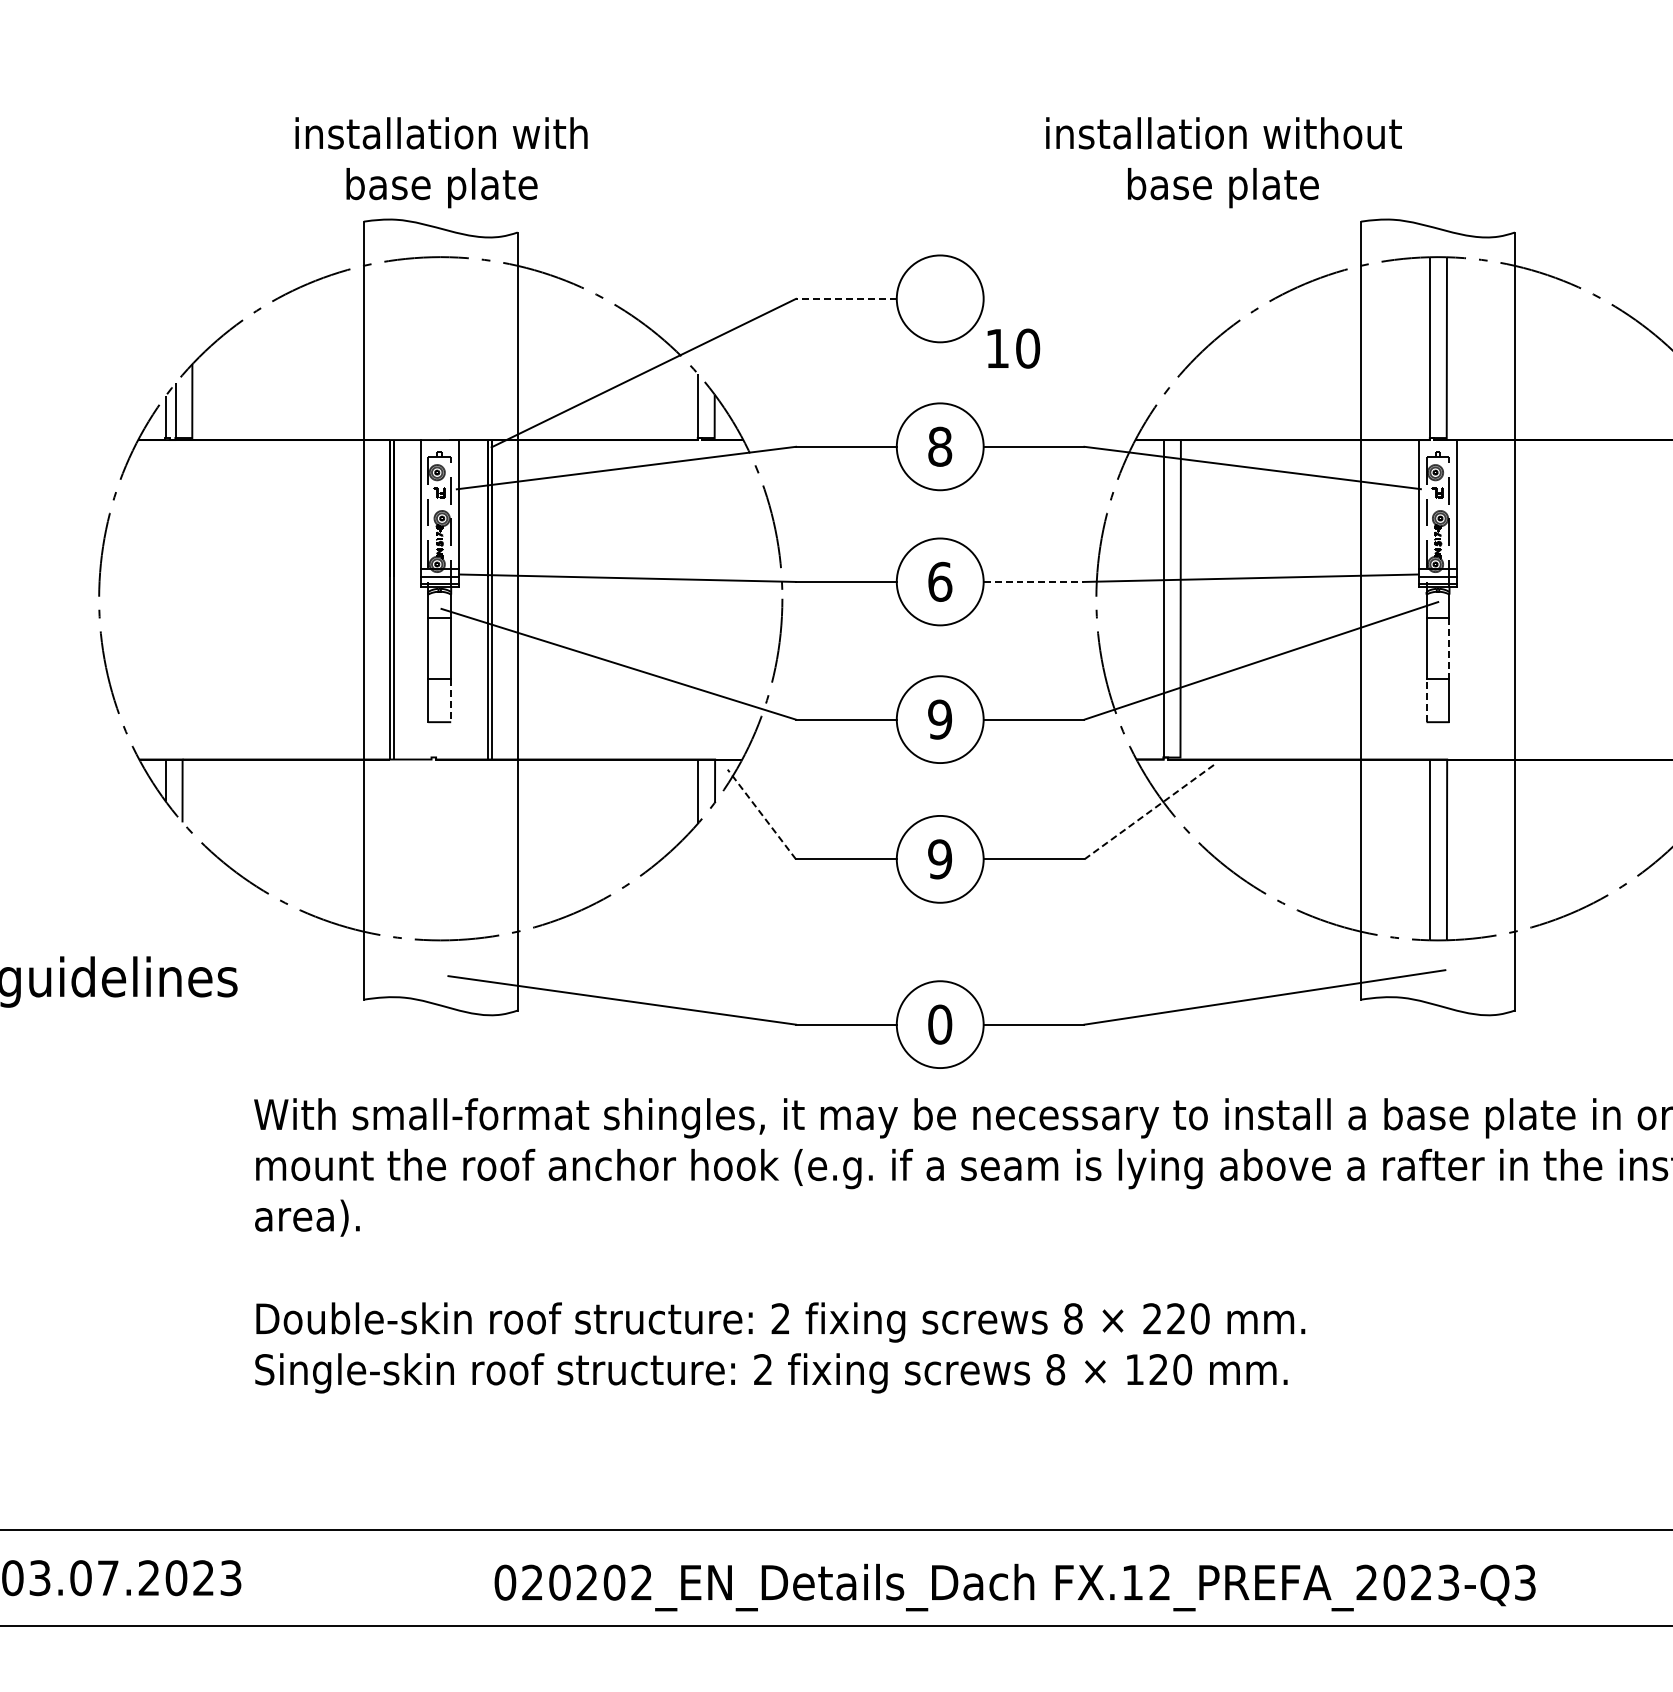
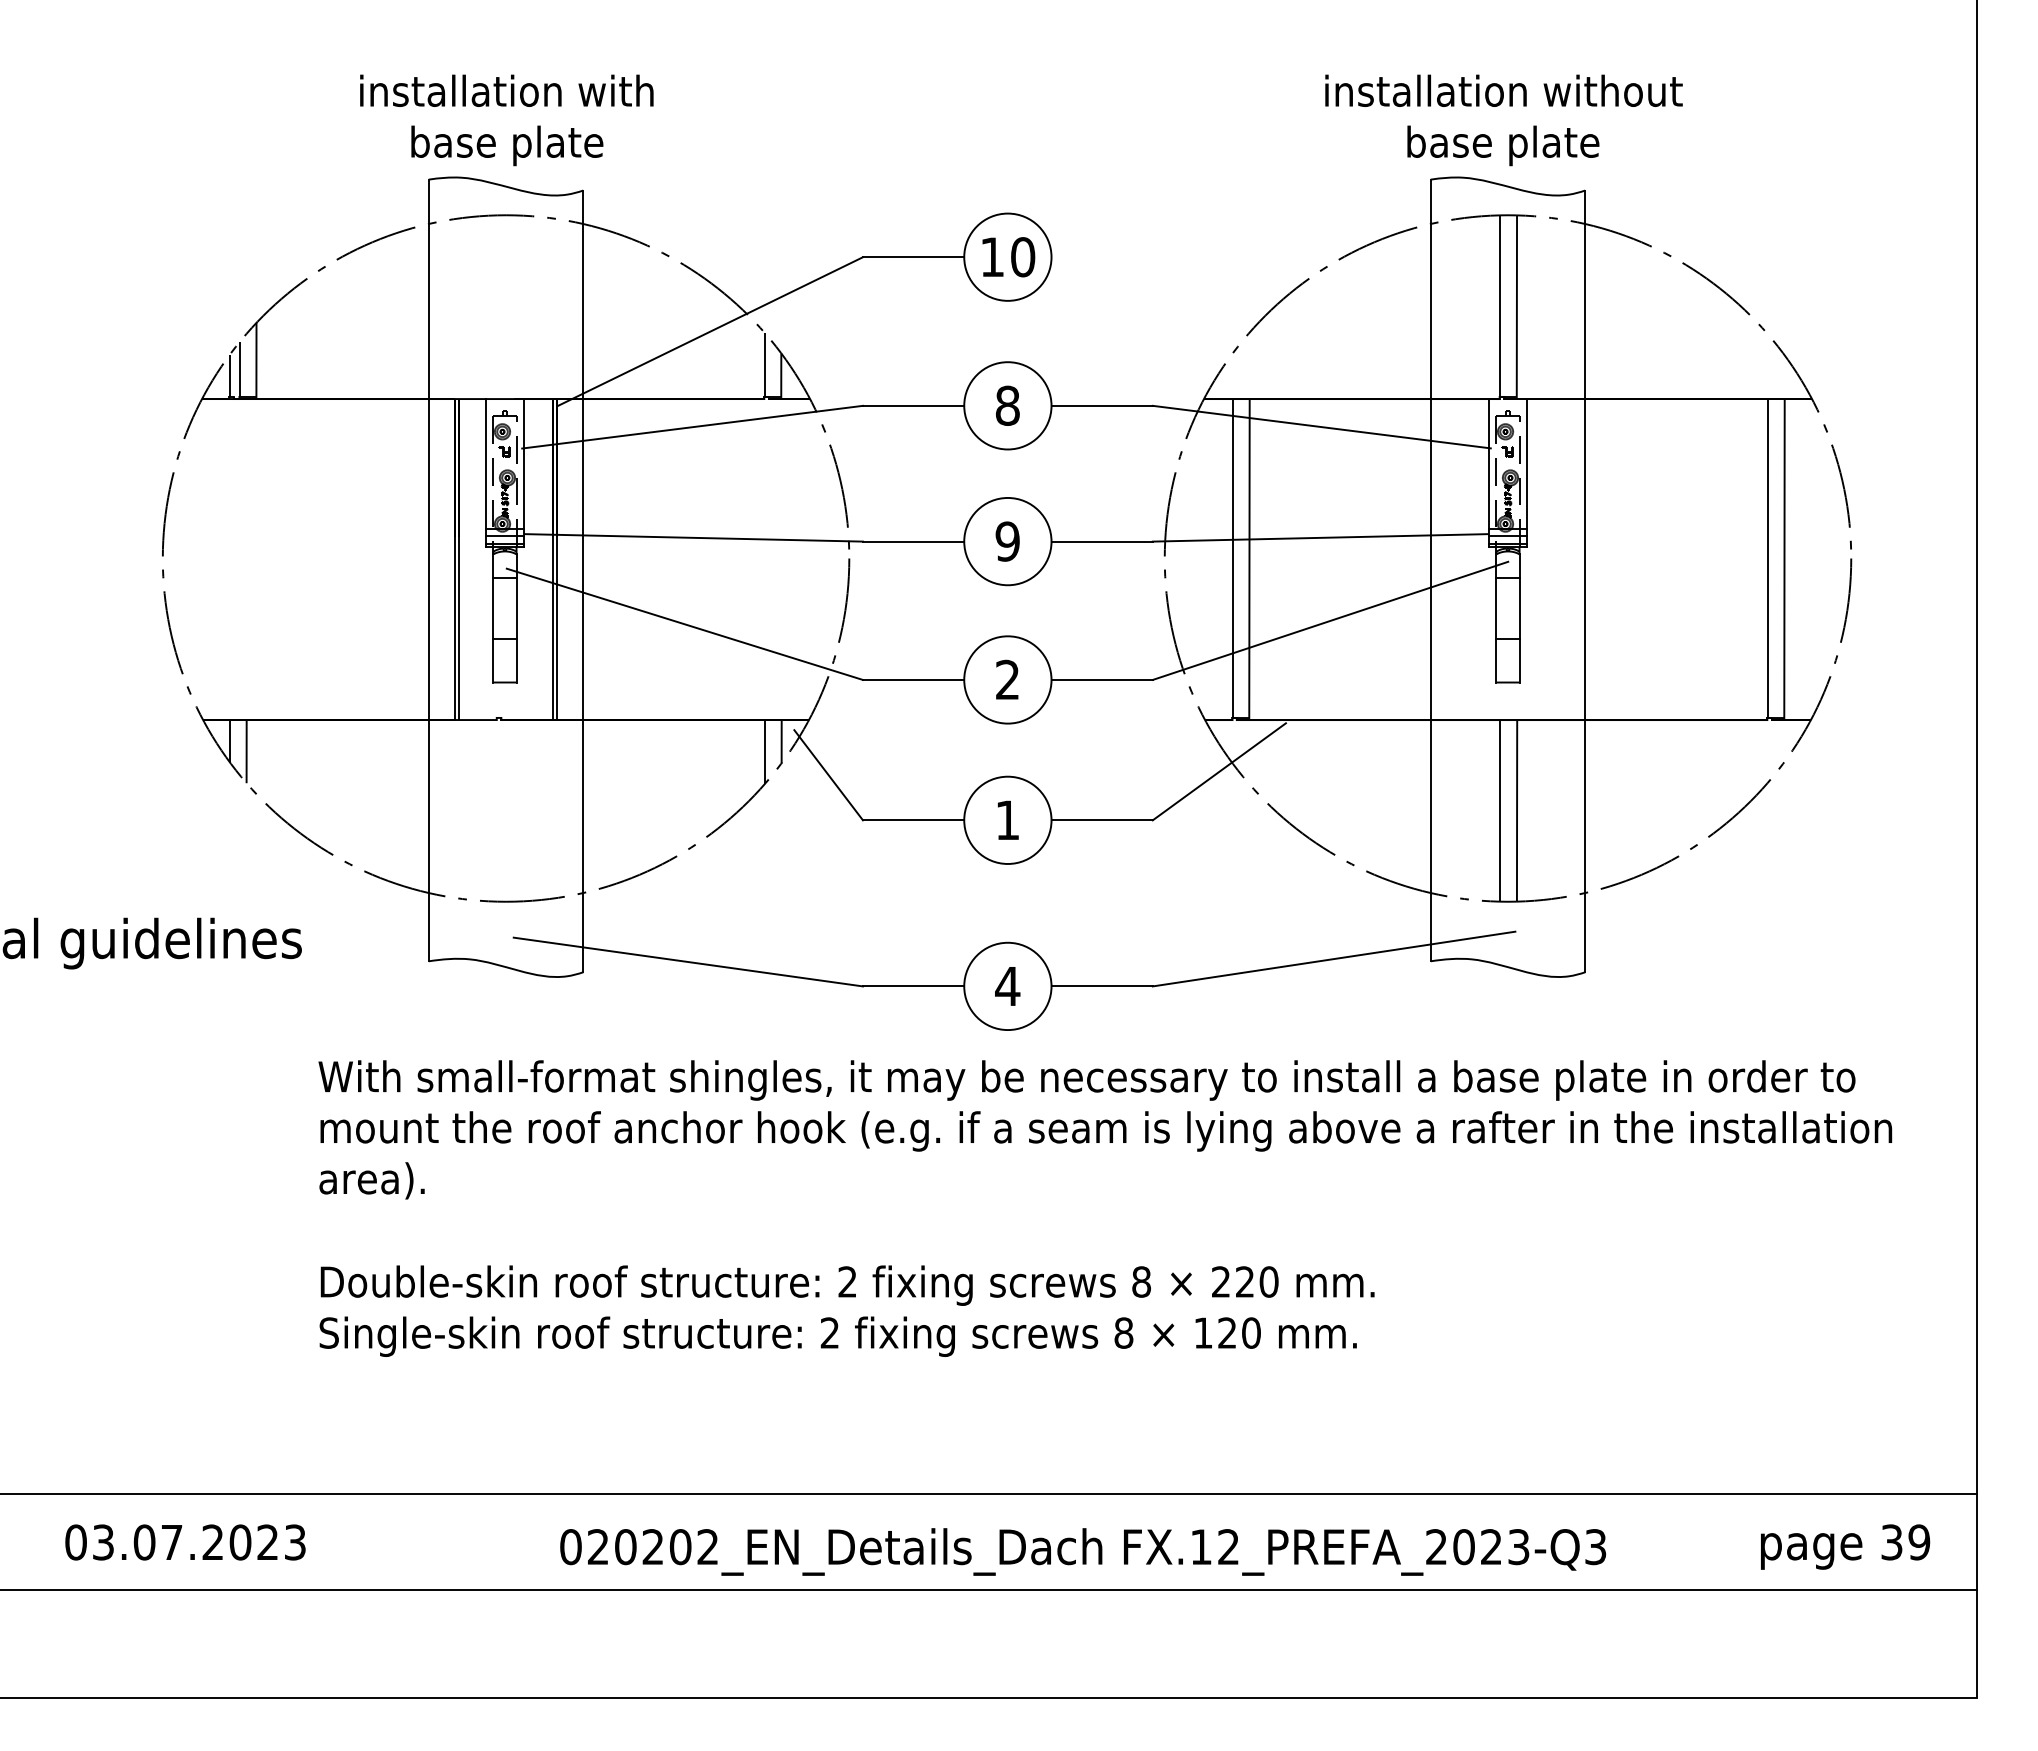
text: (1223, 162) -> (1503, 120), moved
line: (846, 299) -> (913, 257), dashed -> solid
text: (1013, 348) -> (1008, 257), moved
text: (939, 581) -> (1007, 541), 6 -> 9
line: (1034, 581) -> (1102, 541), dashed -> solid
line: (1449, 648) -> (1519, 608), dashed -> solid
line: (451, 700) -> (516, 660), dashed -> solid
line: (1426, 700) -> (1496, 660), dashed -> solid
text: (939, 719) -> (1007, 679), 9 -> 2
line: (1150, 810) -> (1219, 771), dashed -> solid
line: (761, 814) -> (828, 775), dashed -> solid
text: (939, 859) -> (1007, 820), 9 -> 1
text: (939, 1024) -> (1007, 986), 0 -> 4

